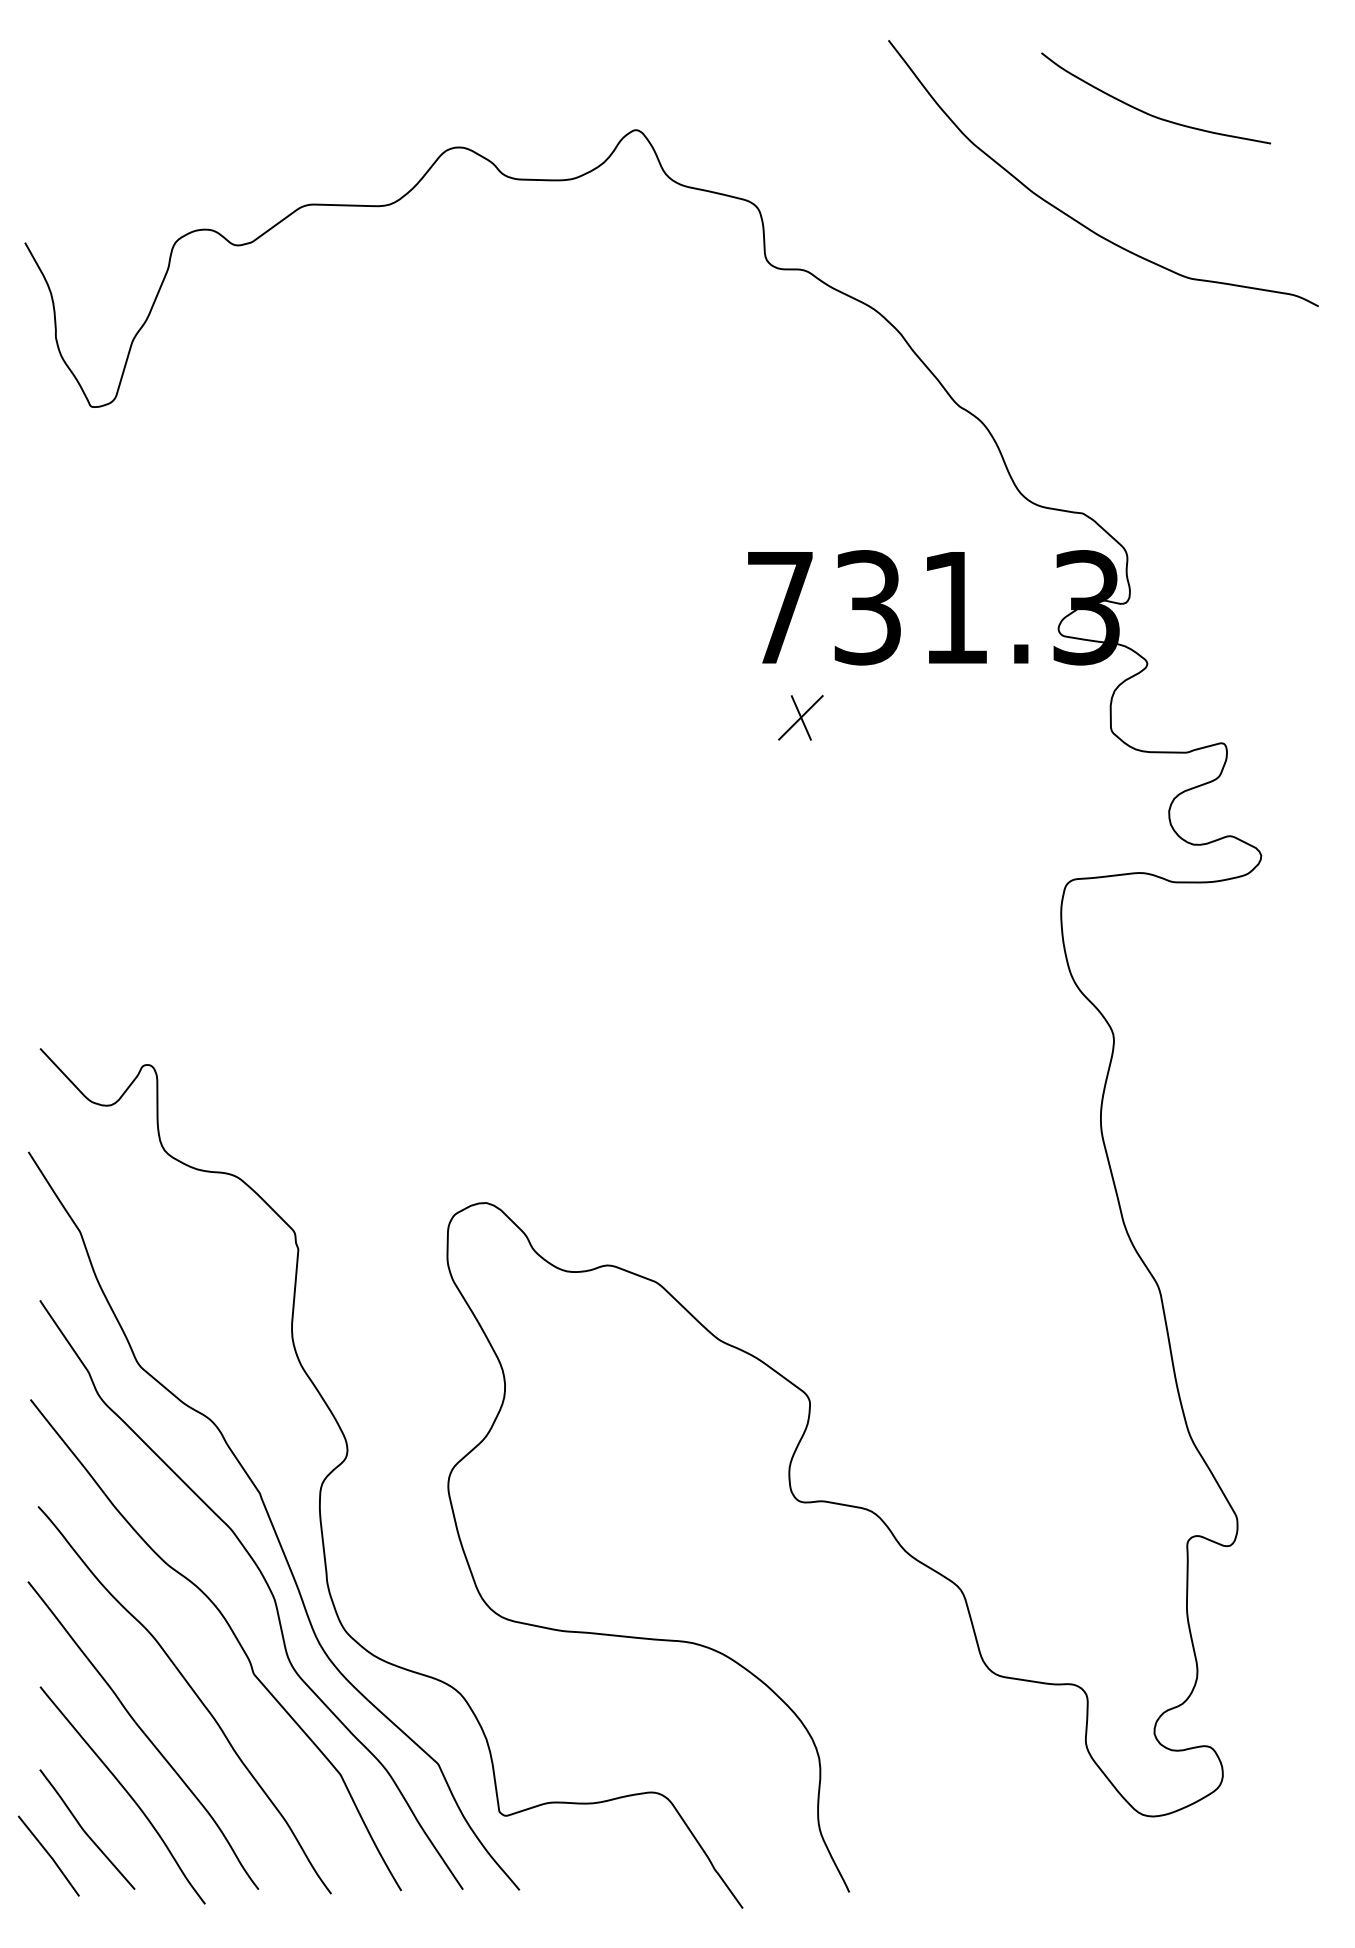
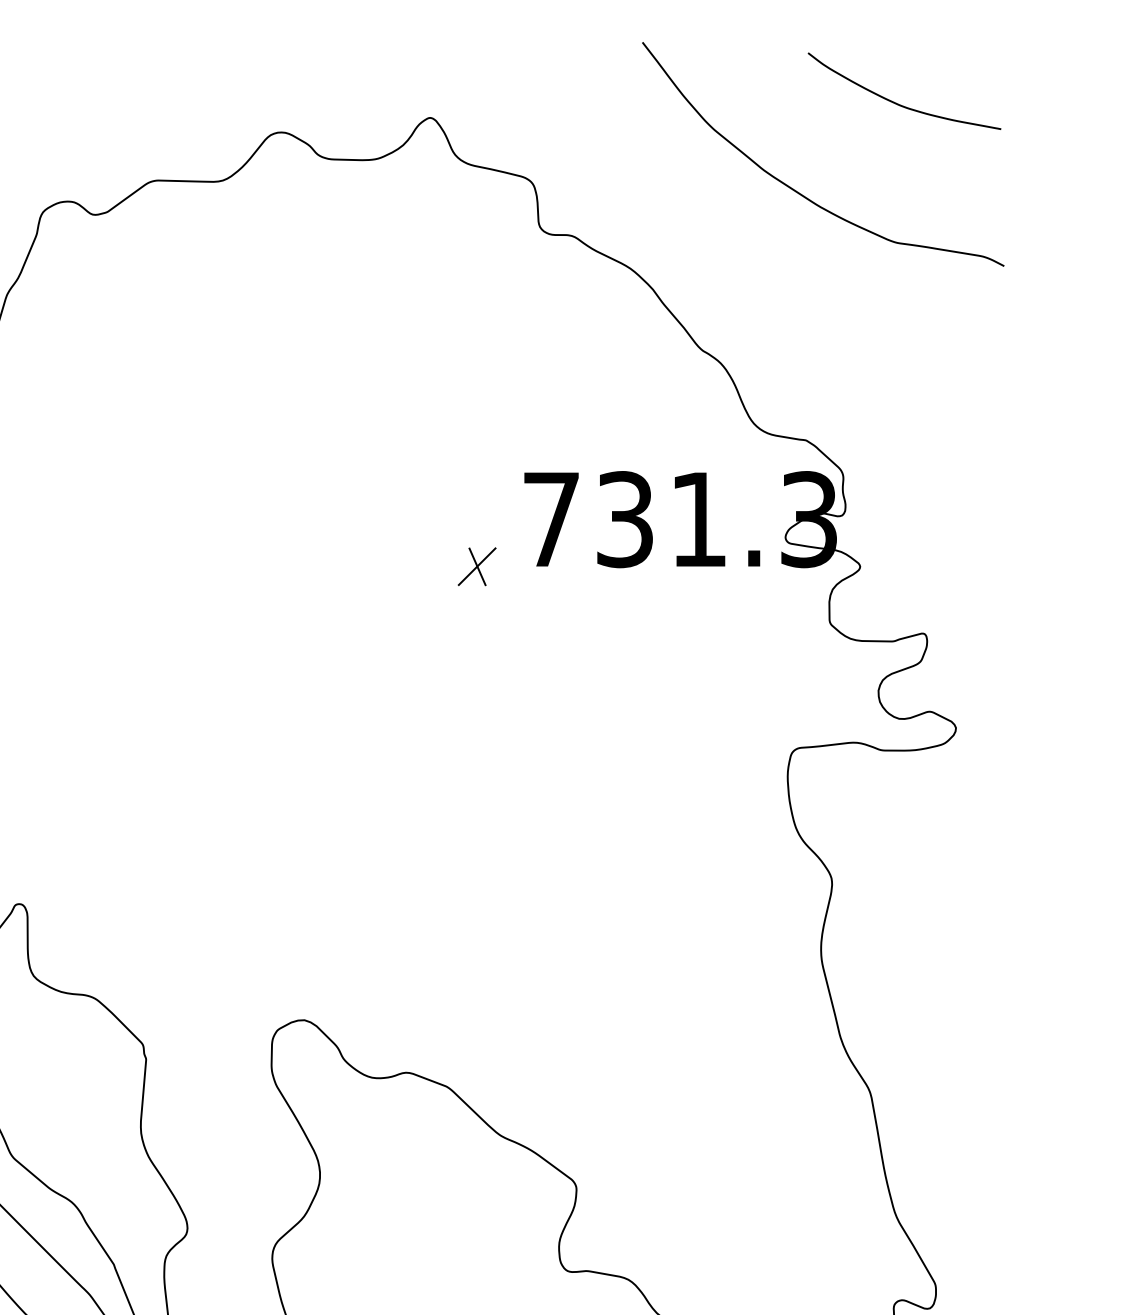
curve: (1147, 112) -> (897, 103), moved
part: (800, 717) -> (476, 566), moved

